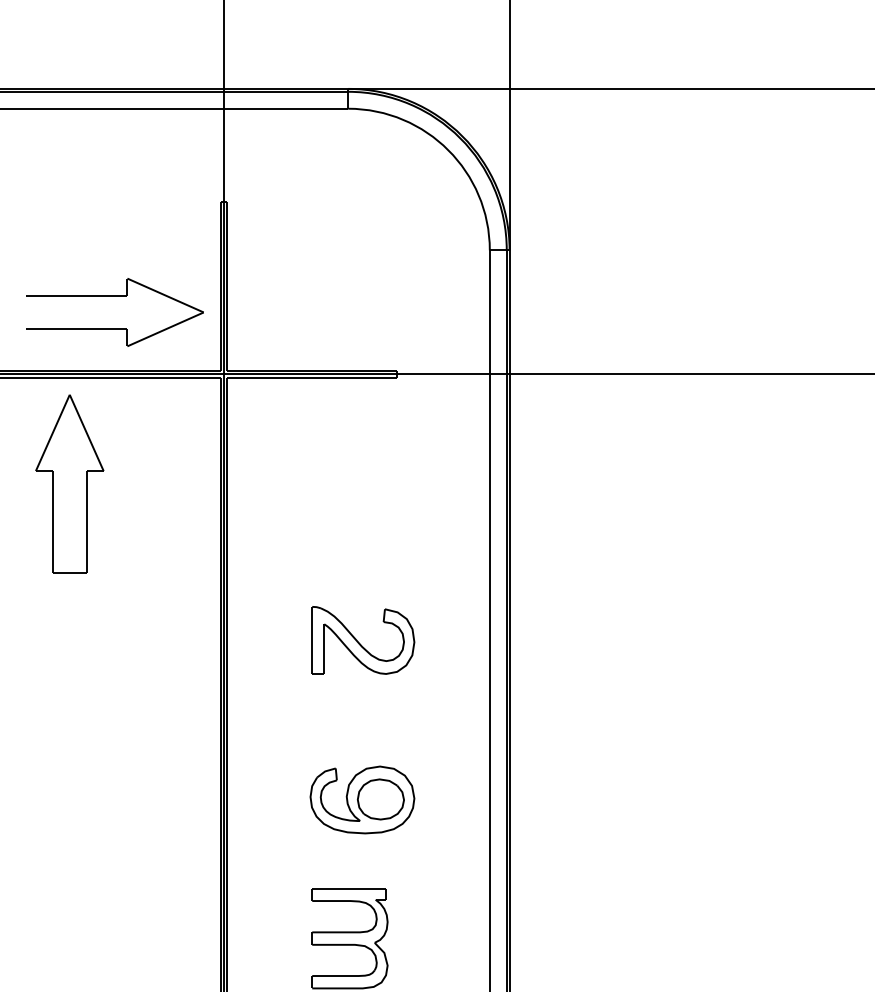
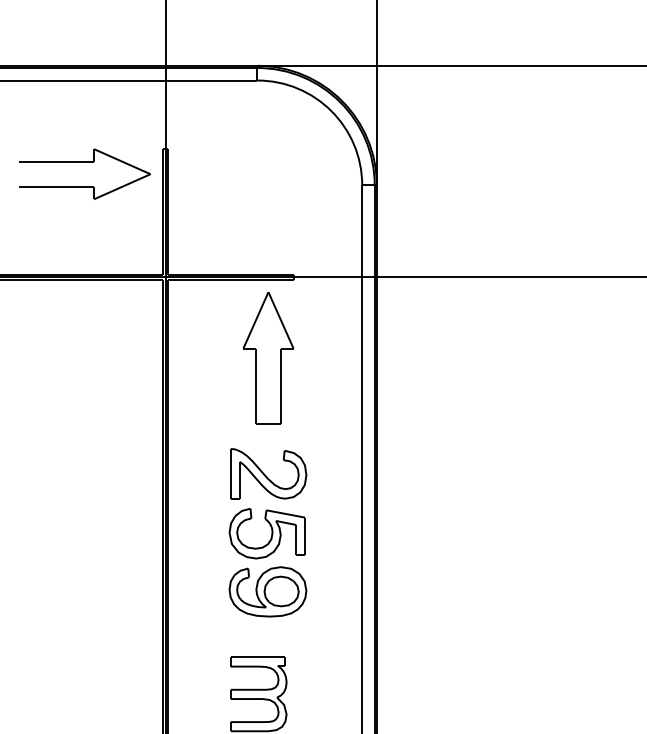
part: (114, 296) -> (84, 162), moved
part: (69, 484) -> (268, 358), moved
part: (360, 721) -> (266, 533), added

